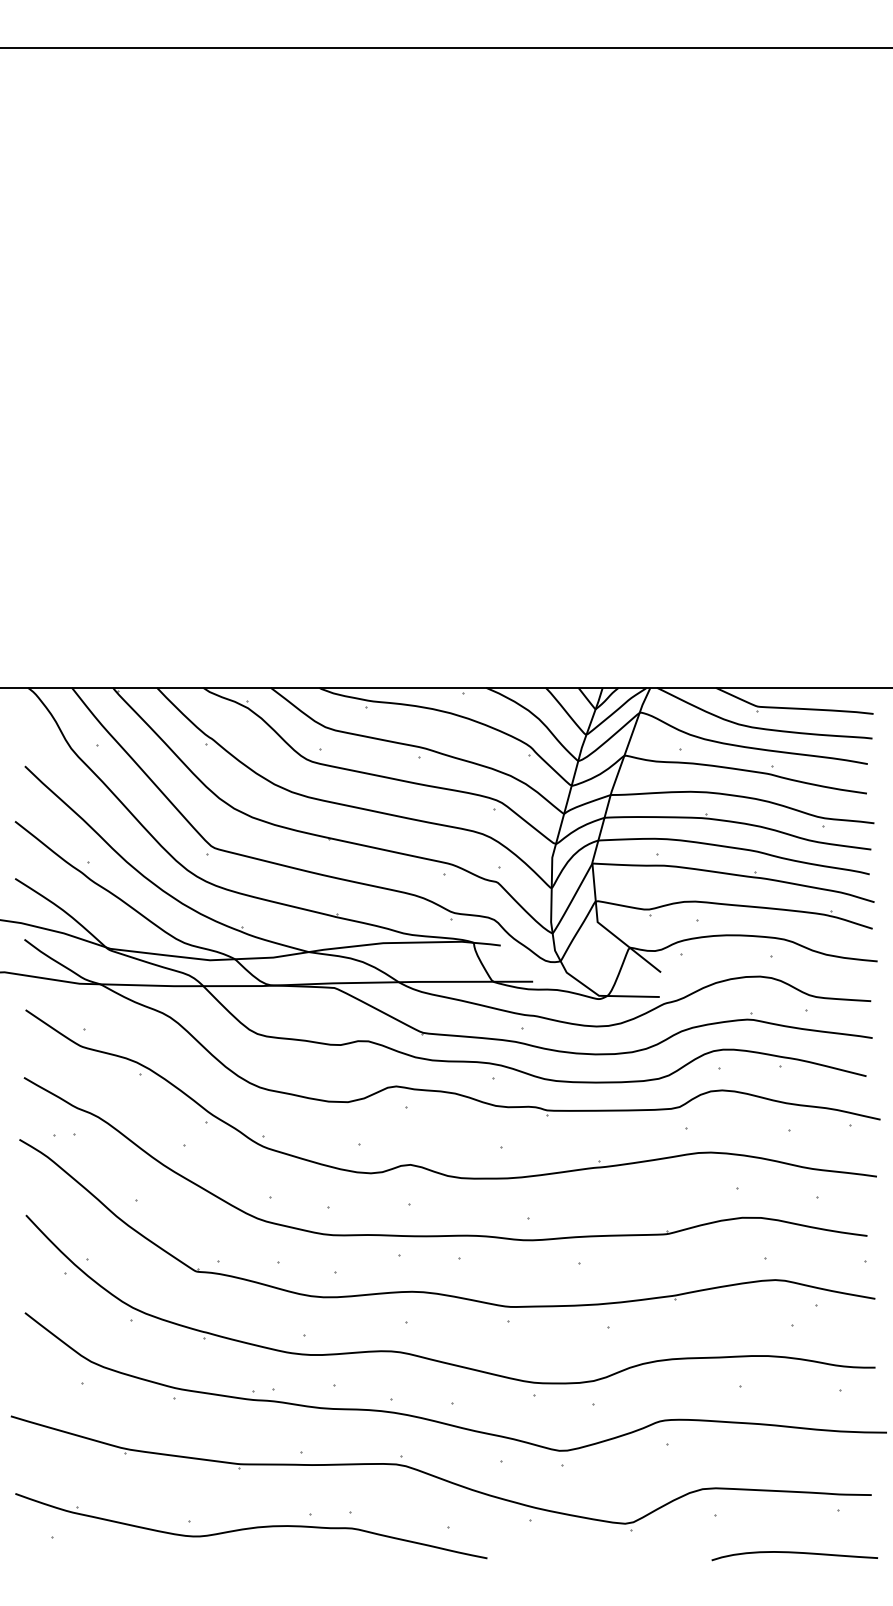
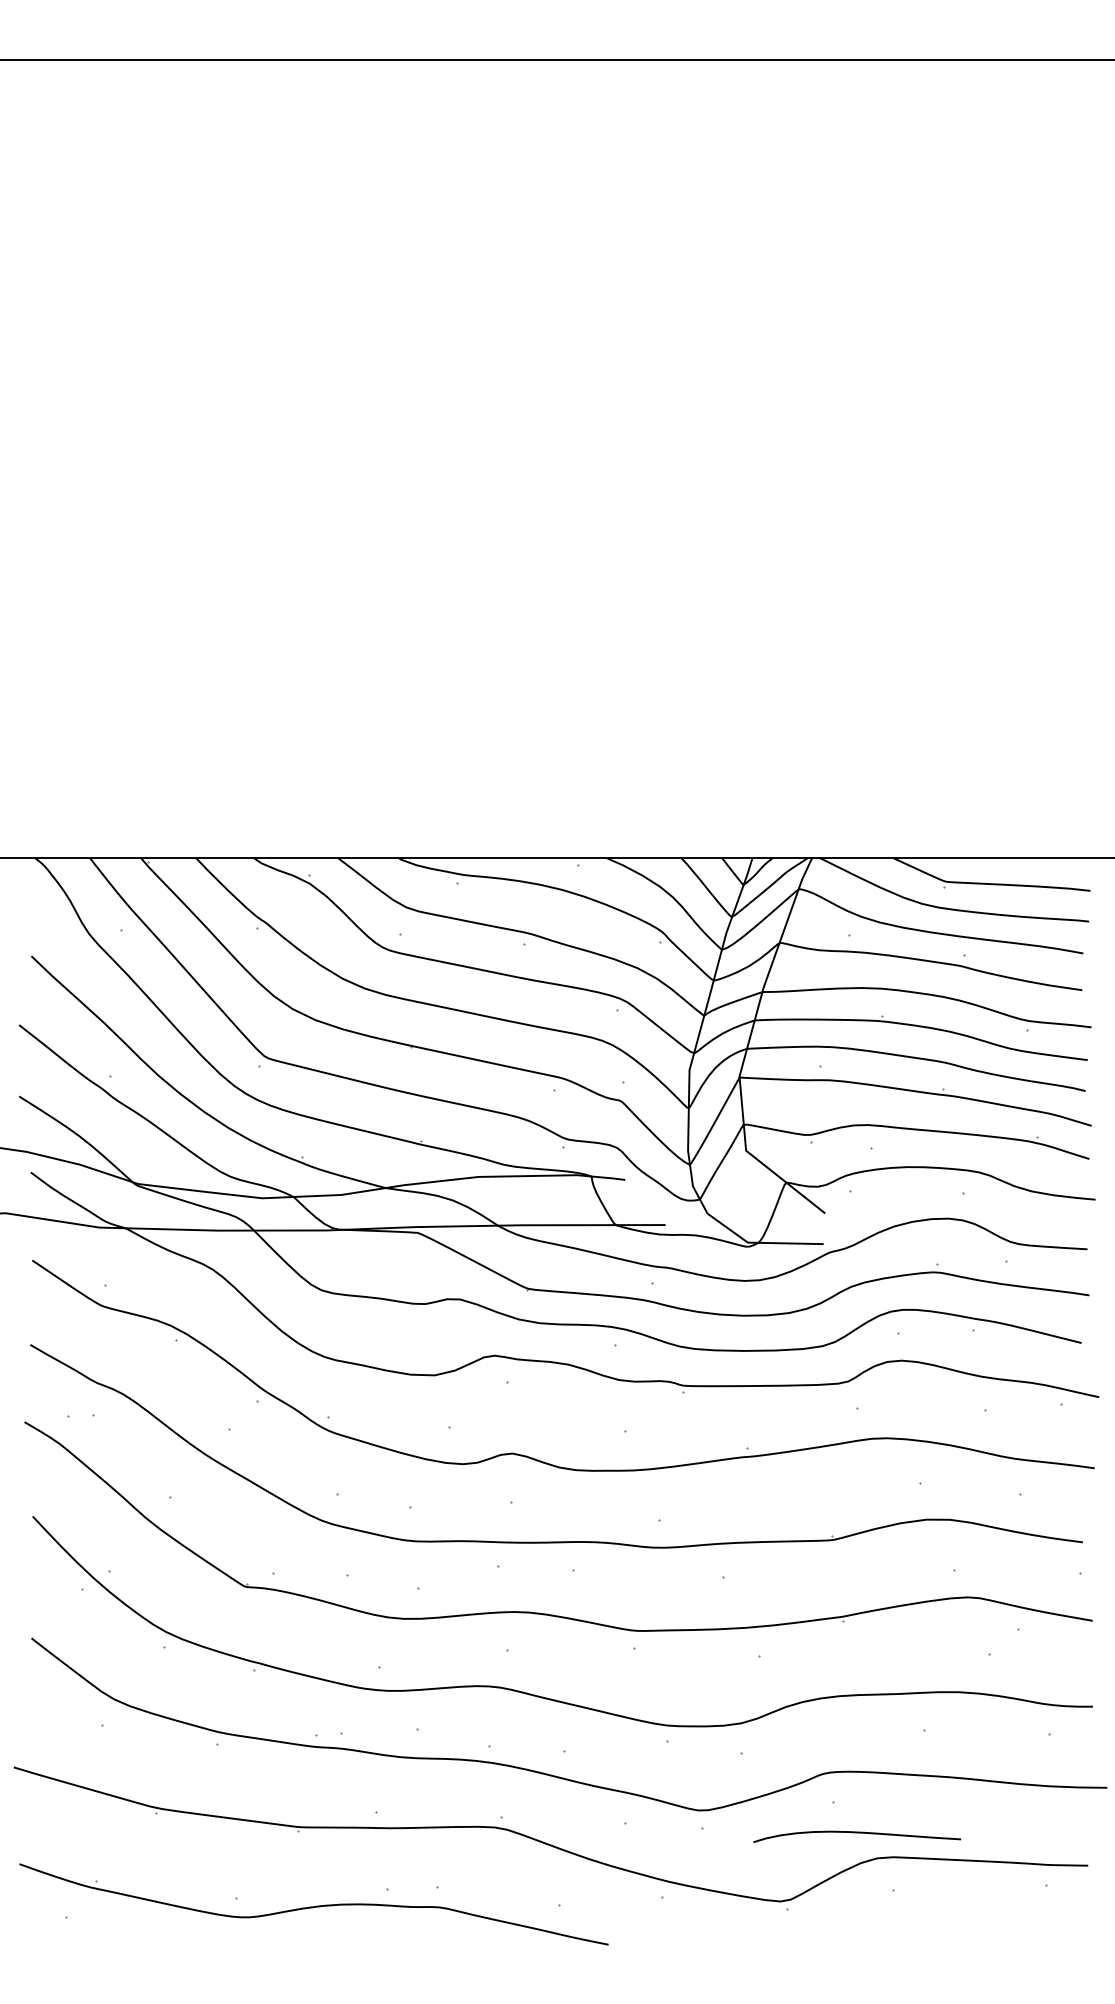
curve: (795, 1553) -> (857, 1833), moved

